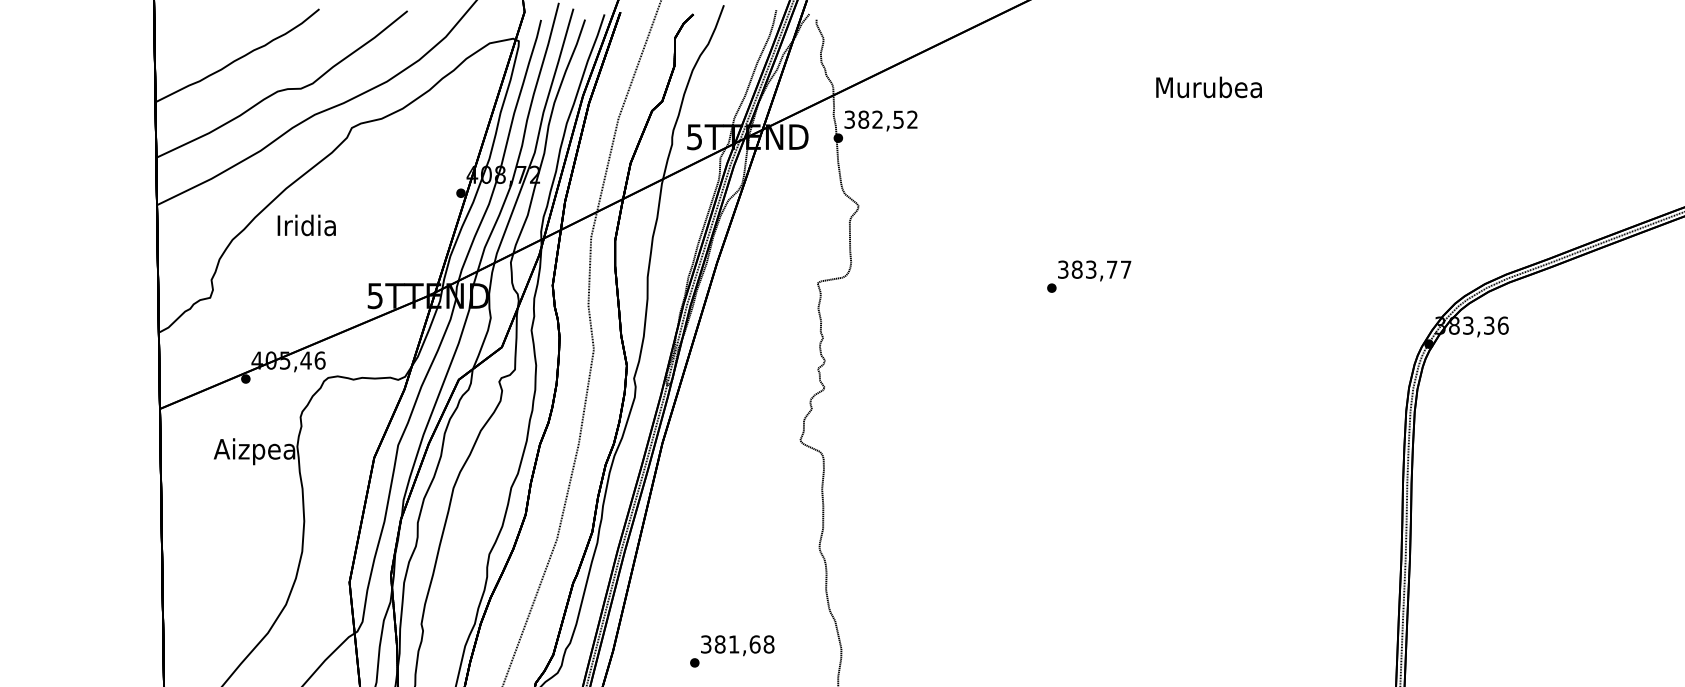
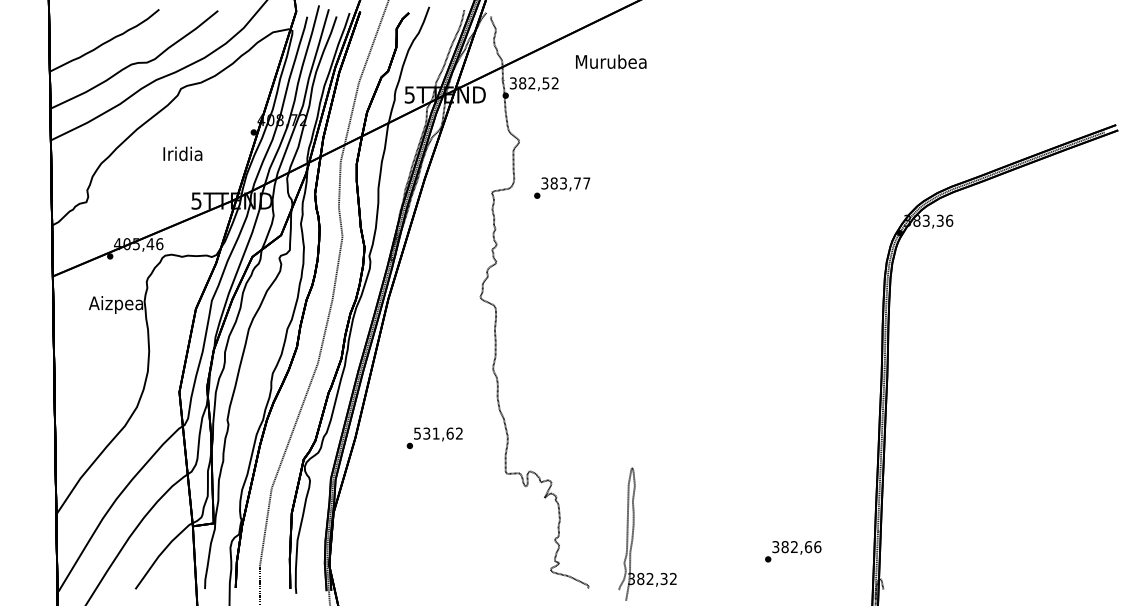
text: (1209, 86) -> (611, 61), moved
text: (306, 224) -> (182, 153), moved
text: (1089, 275) -> (562, 187), moved
text: (737, 644) -> (438, 433), 381,68 -> 531,62

